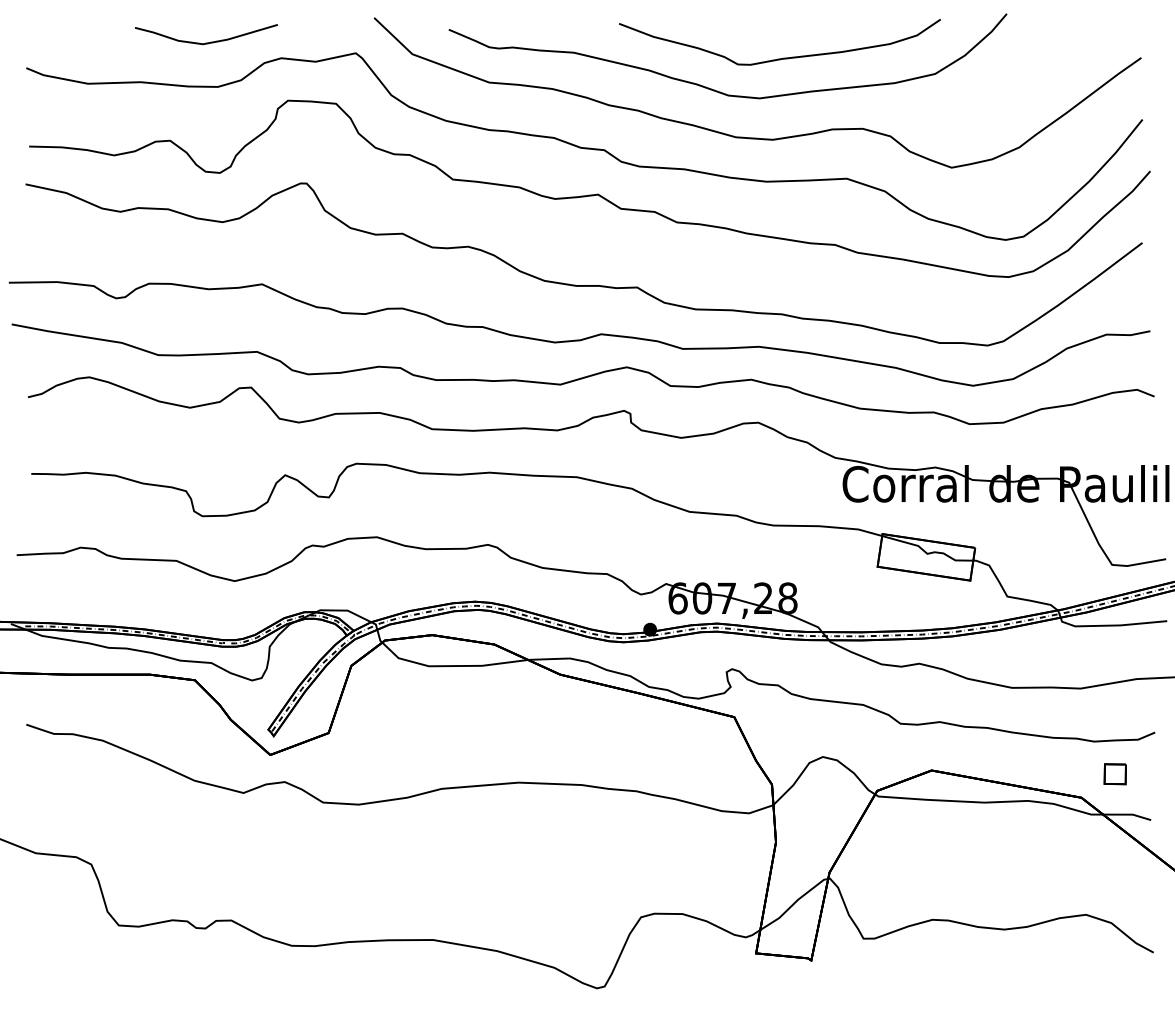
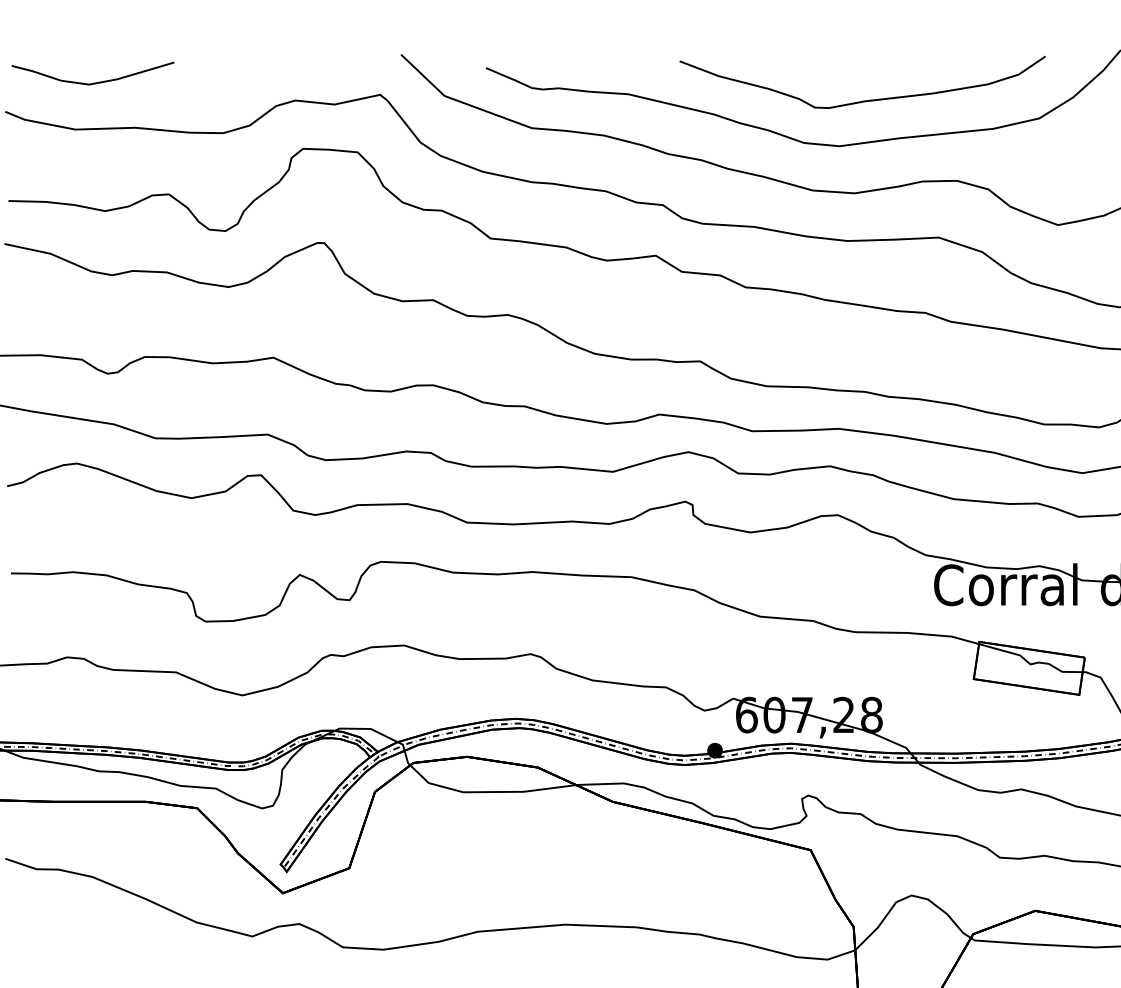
curve: (206, 42) -> (93, 82), moved

